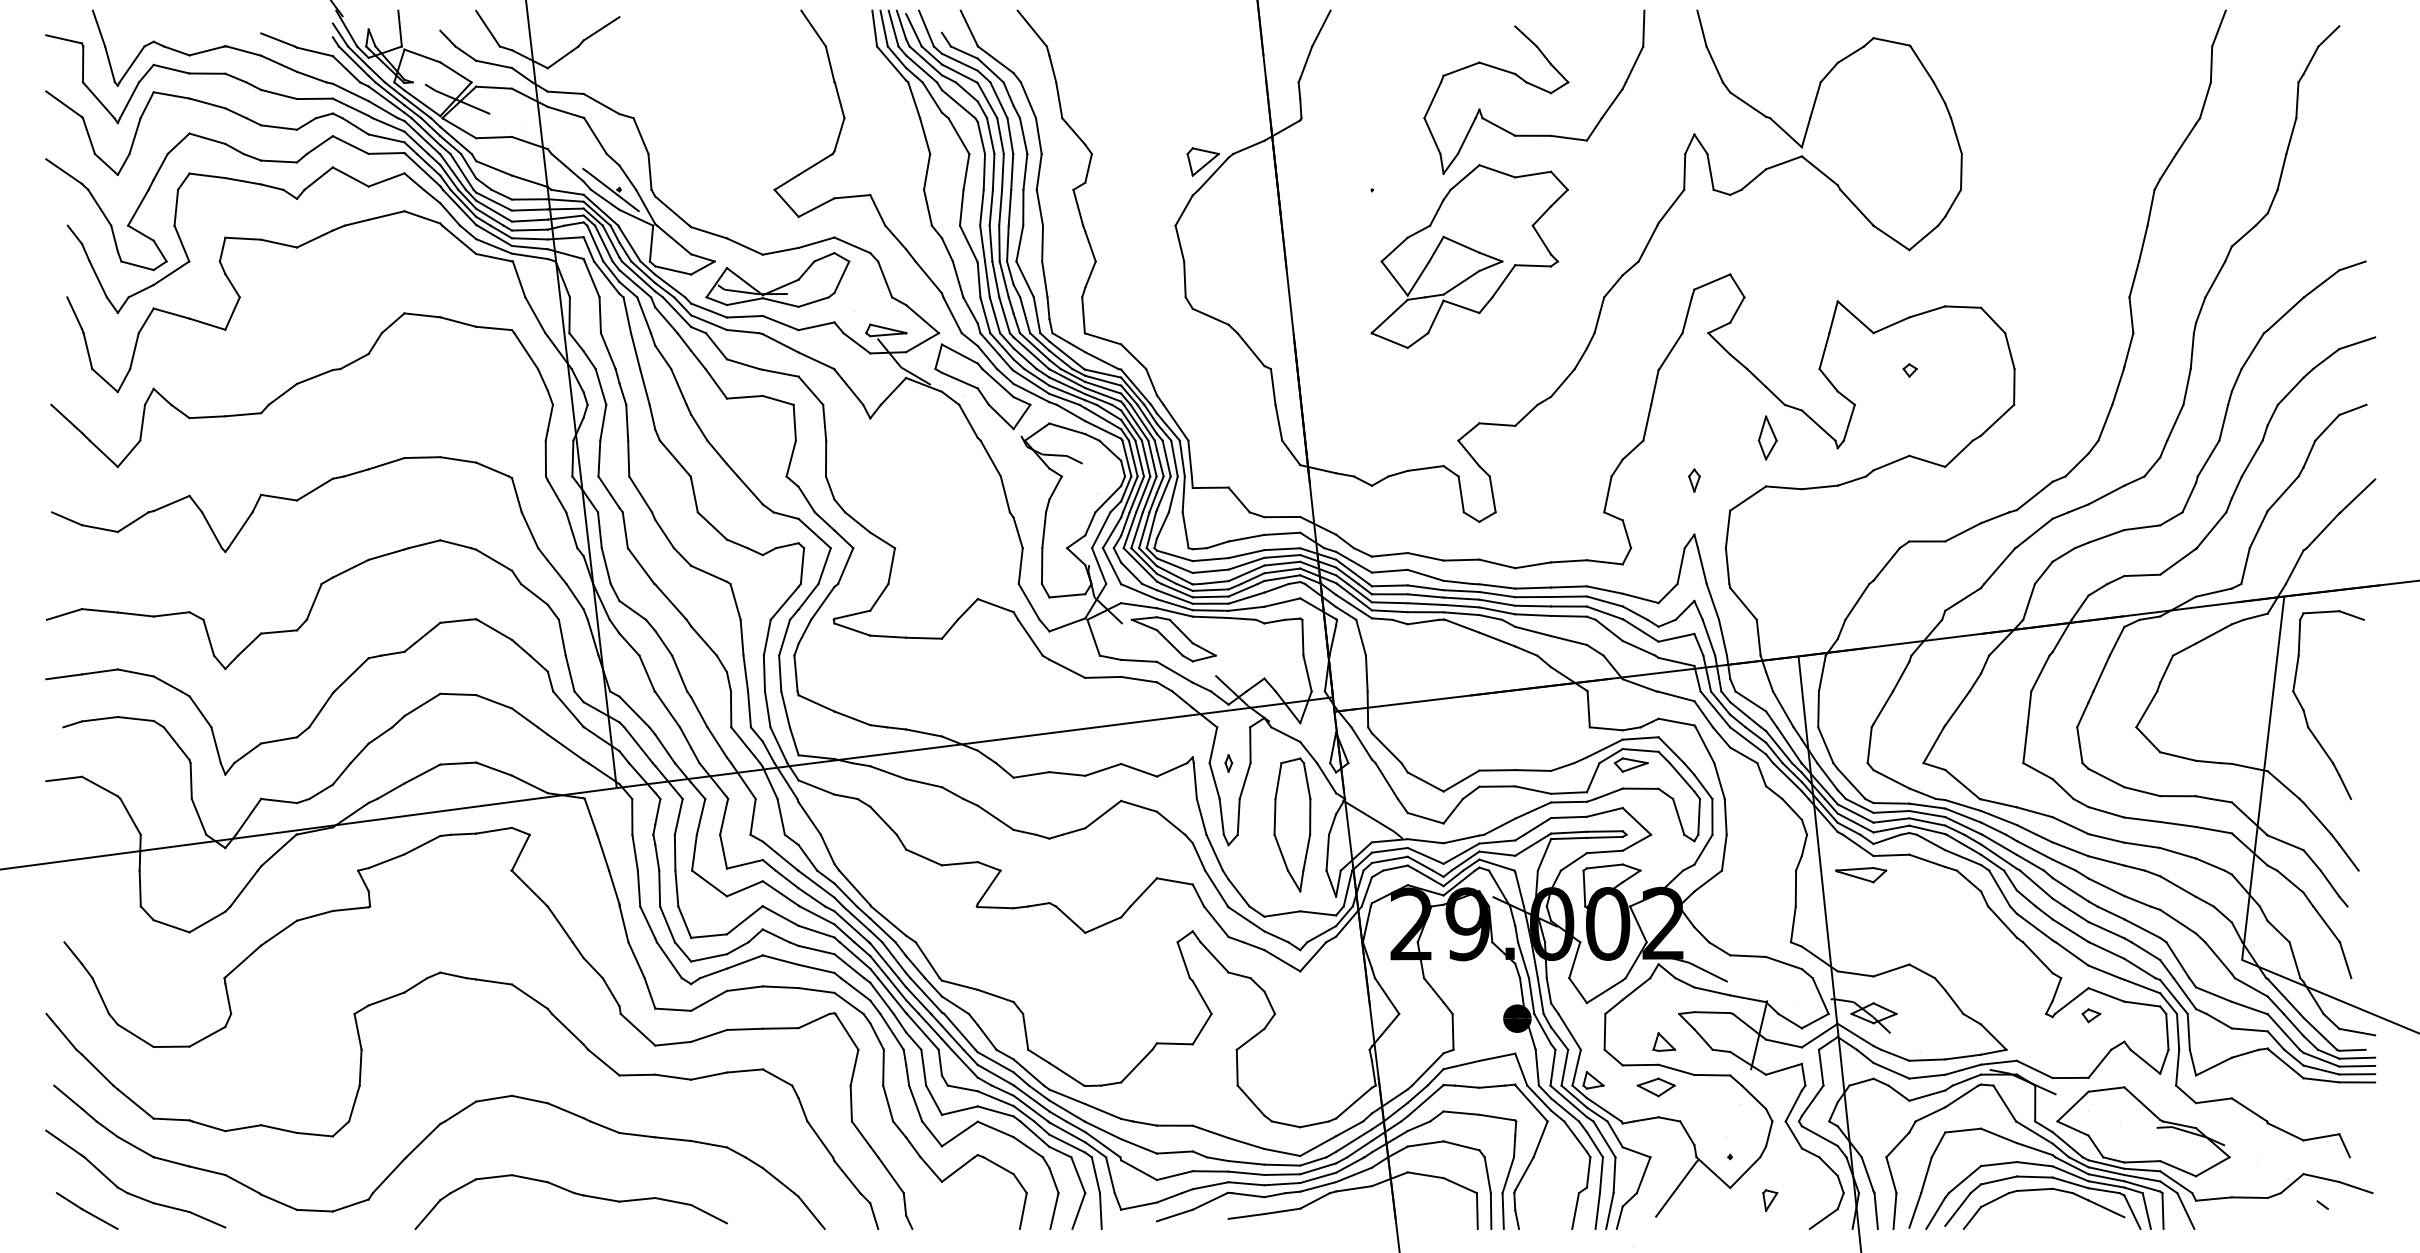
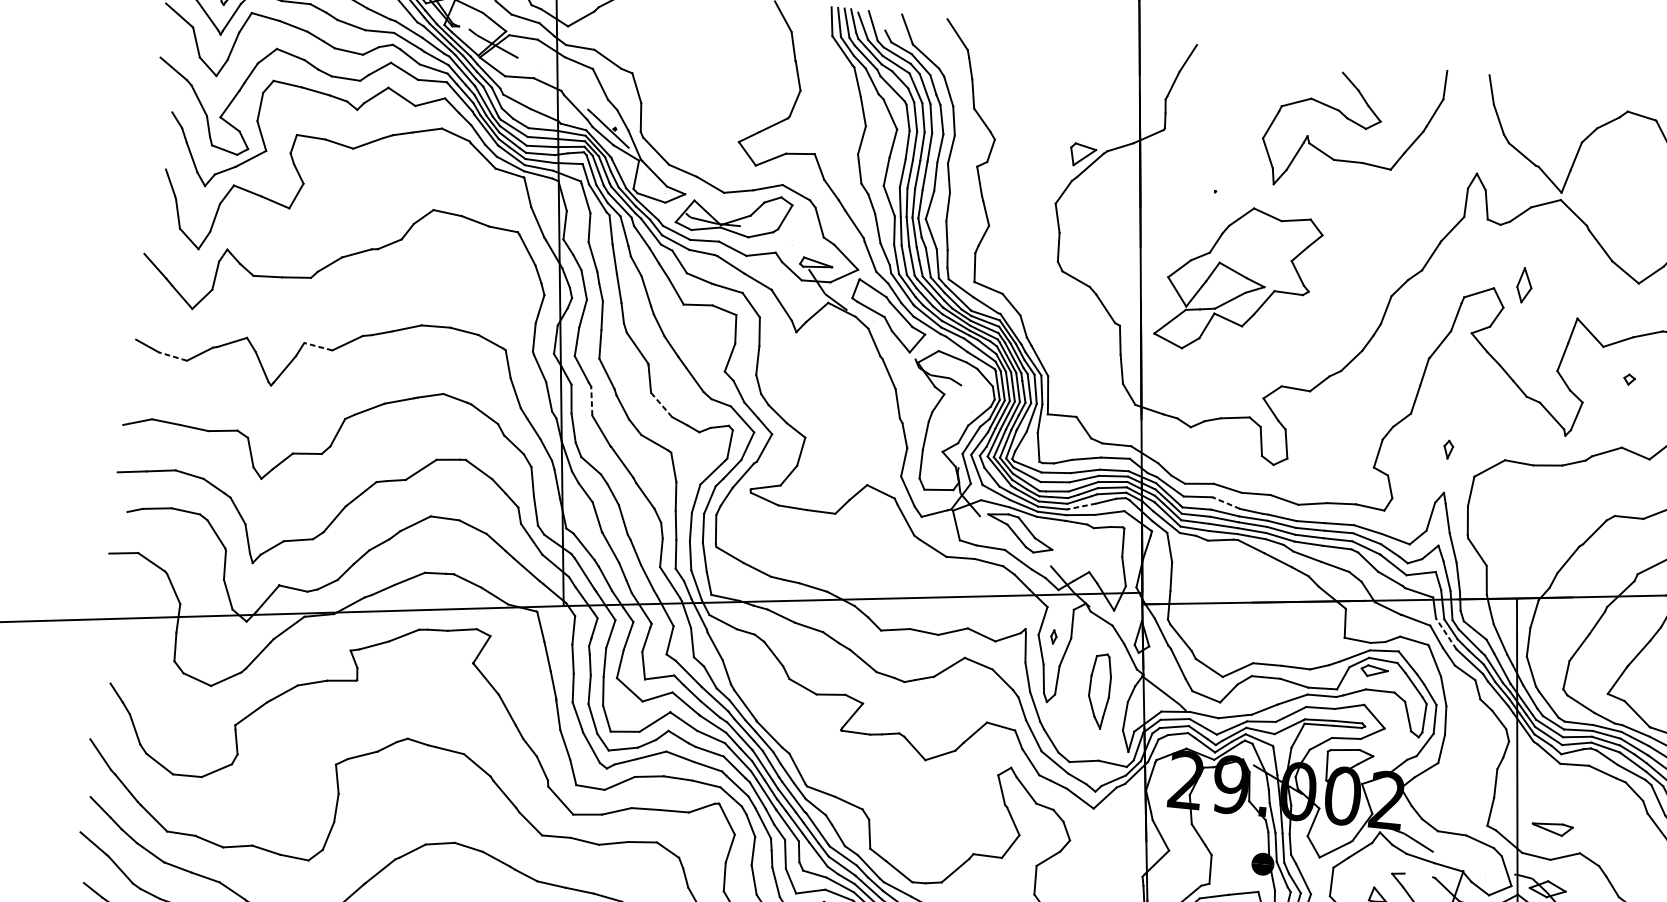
part: (1471, 250) -> (1240, 275), moved
part: (1767, 437) -> (1524, 284), moved
line: (278, 497) -> (317, 346), solid -> dashed
line: (712, 525) -> (661, 404), solid -> dashed
line: (99, 528) -> (172, 356), solid -> dashed
line: (625, 529) -> (591, 400), solid -> dashed
line: (1425, 575) -> (1226, 503), solid -> dashed
line: (1246, 598) -> (1081, 506), solid -> dashed
line: (1715, 709) -> (1446, 633), solid -> dashed
part: (1292, 824) -> (1099, 690), size x0.7
part: (1861, 875) -> (1552, 829), moved
line: (1712, 1012) -> (1419, 875), removed

